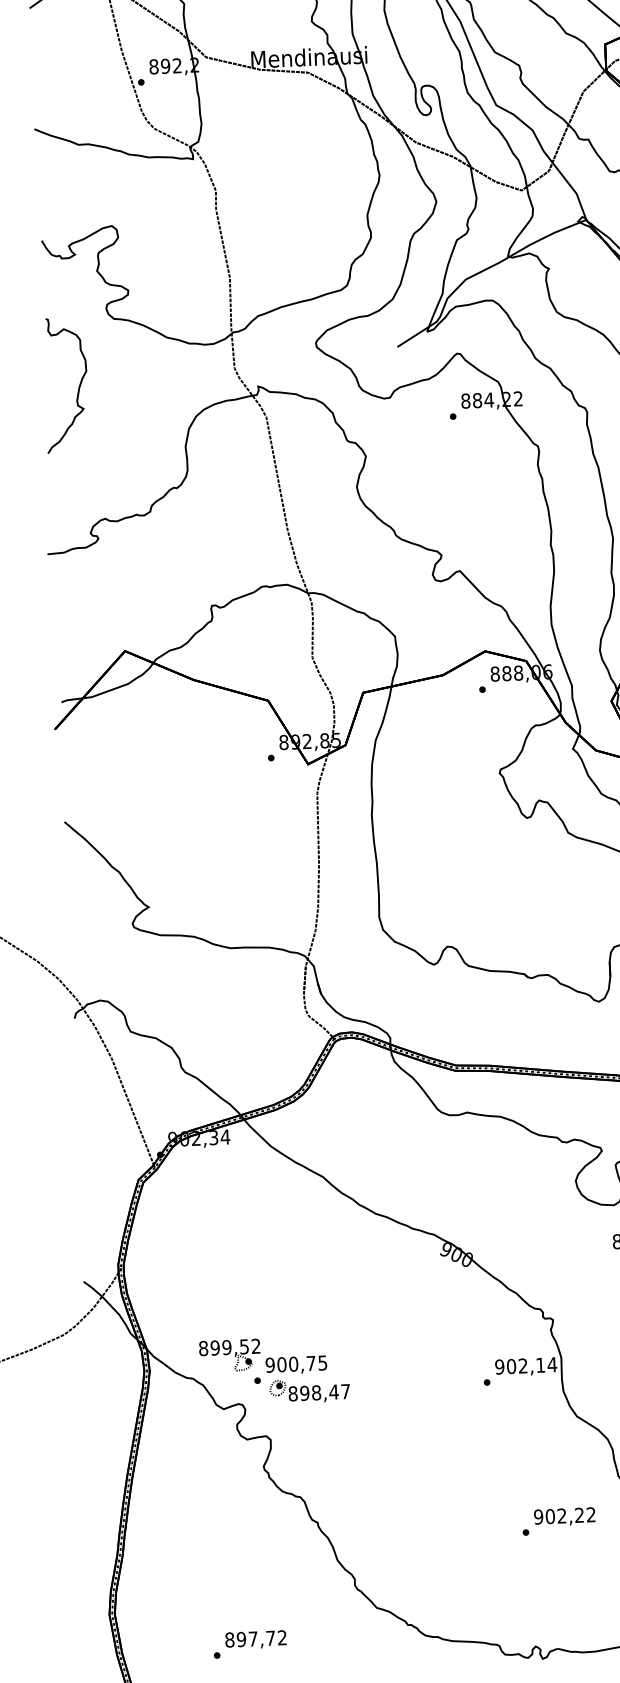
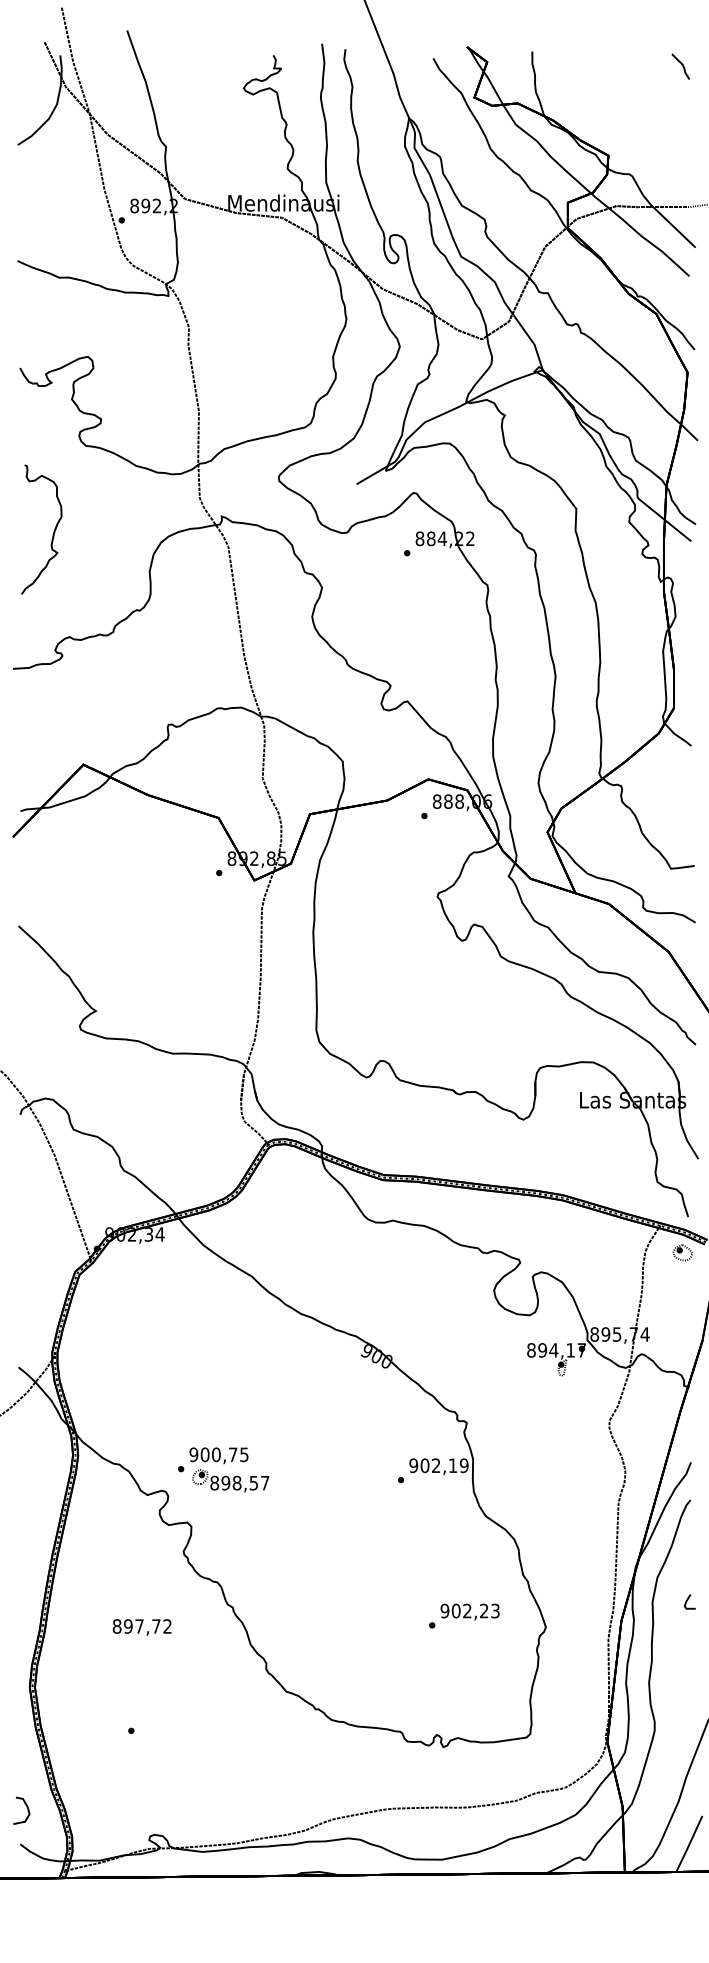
curve: (77, 389) -> (52, 534), moved
part: (229, 1355) -> (155, 1443), removed
text: (551, 1364) -> (463, 1465), 902,14 -> 902,19
text: (333, 1392) -> (253, 1483), 898,47 -> 898,57
text: (591, 1515) -> (495, 1611), 902,22 -> 902,23
text: (255, 1640) -> (141, 1627), moved

